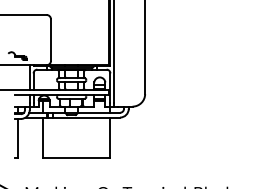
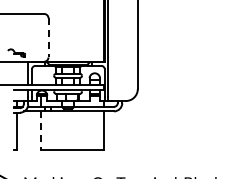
line: (51, 39) -> (48, 37), solid -> dashed
line: (42, 137) -> (40, 130), solid -> dashed

